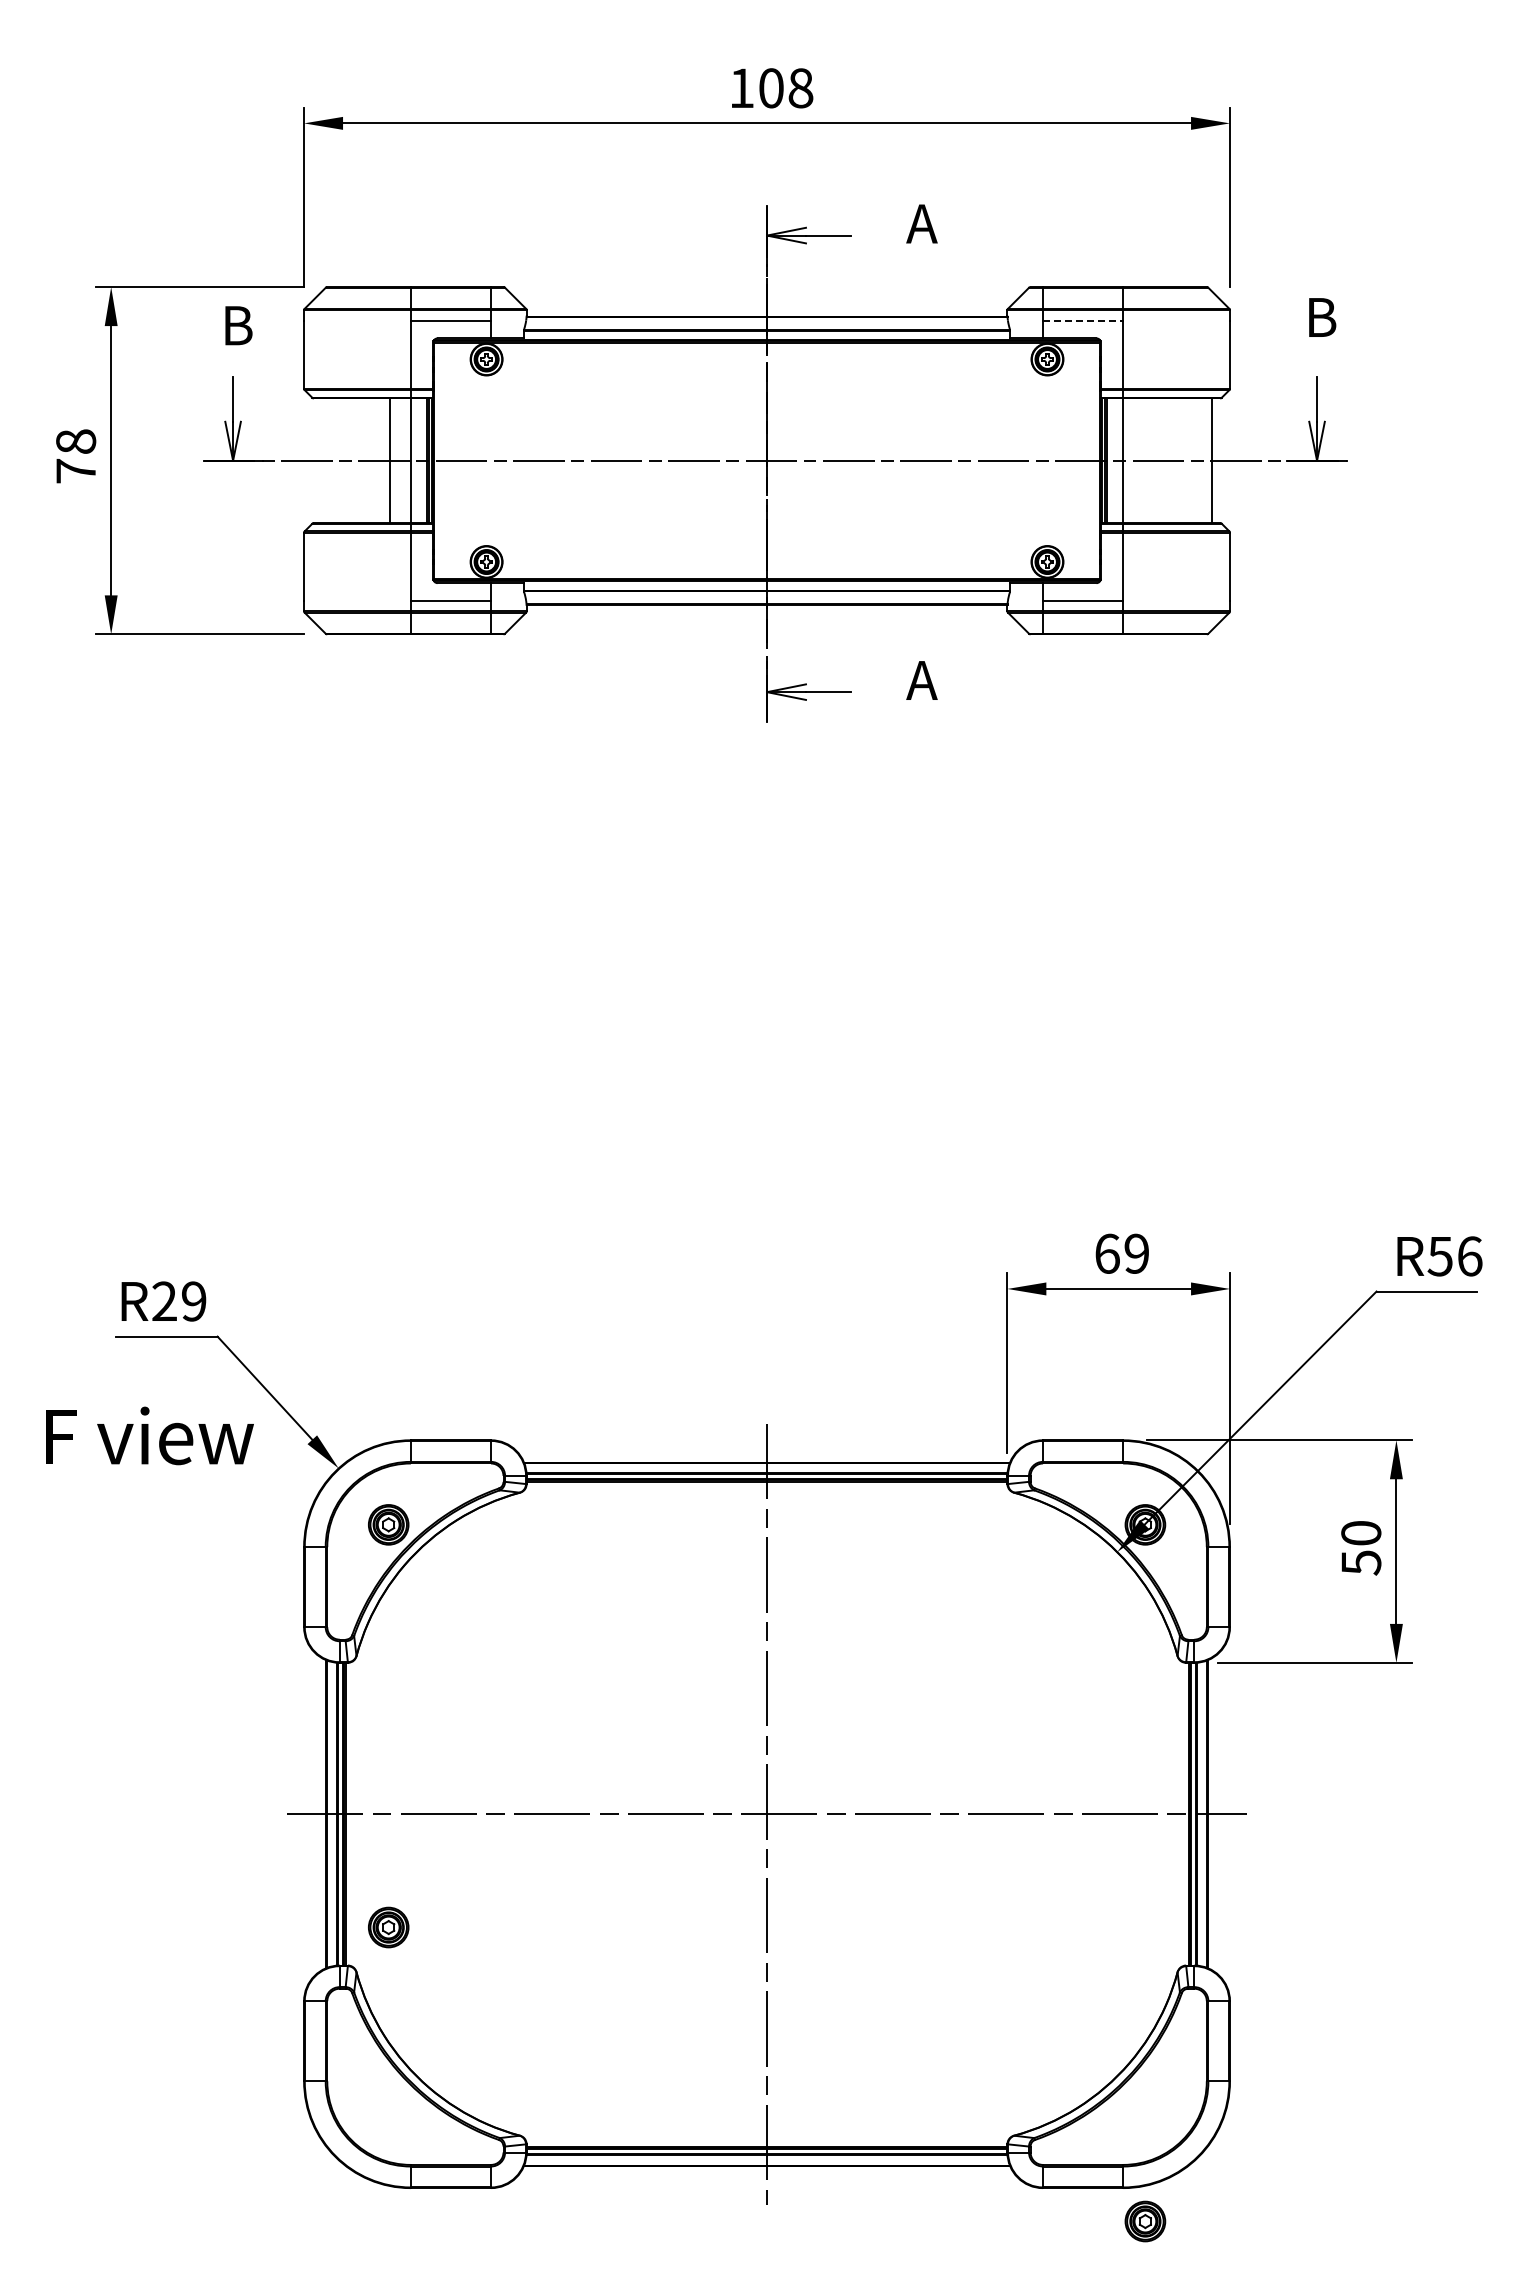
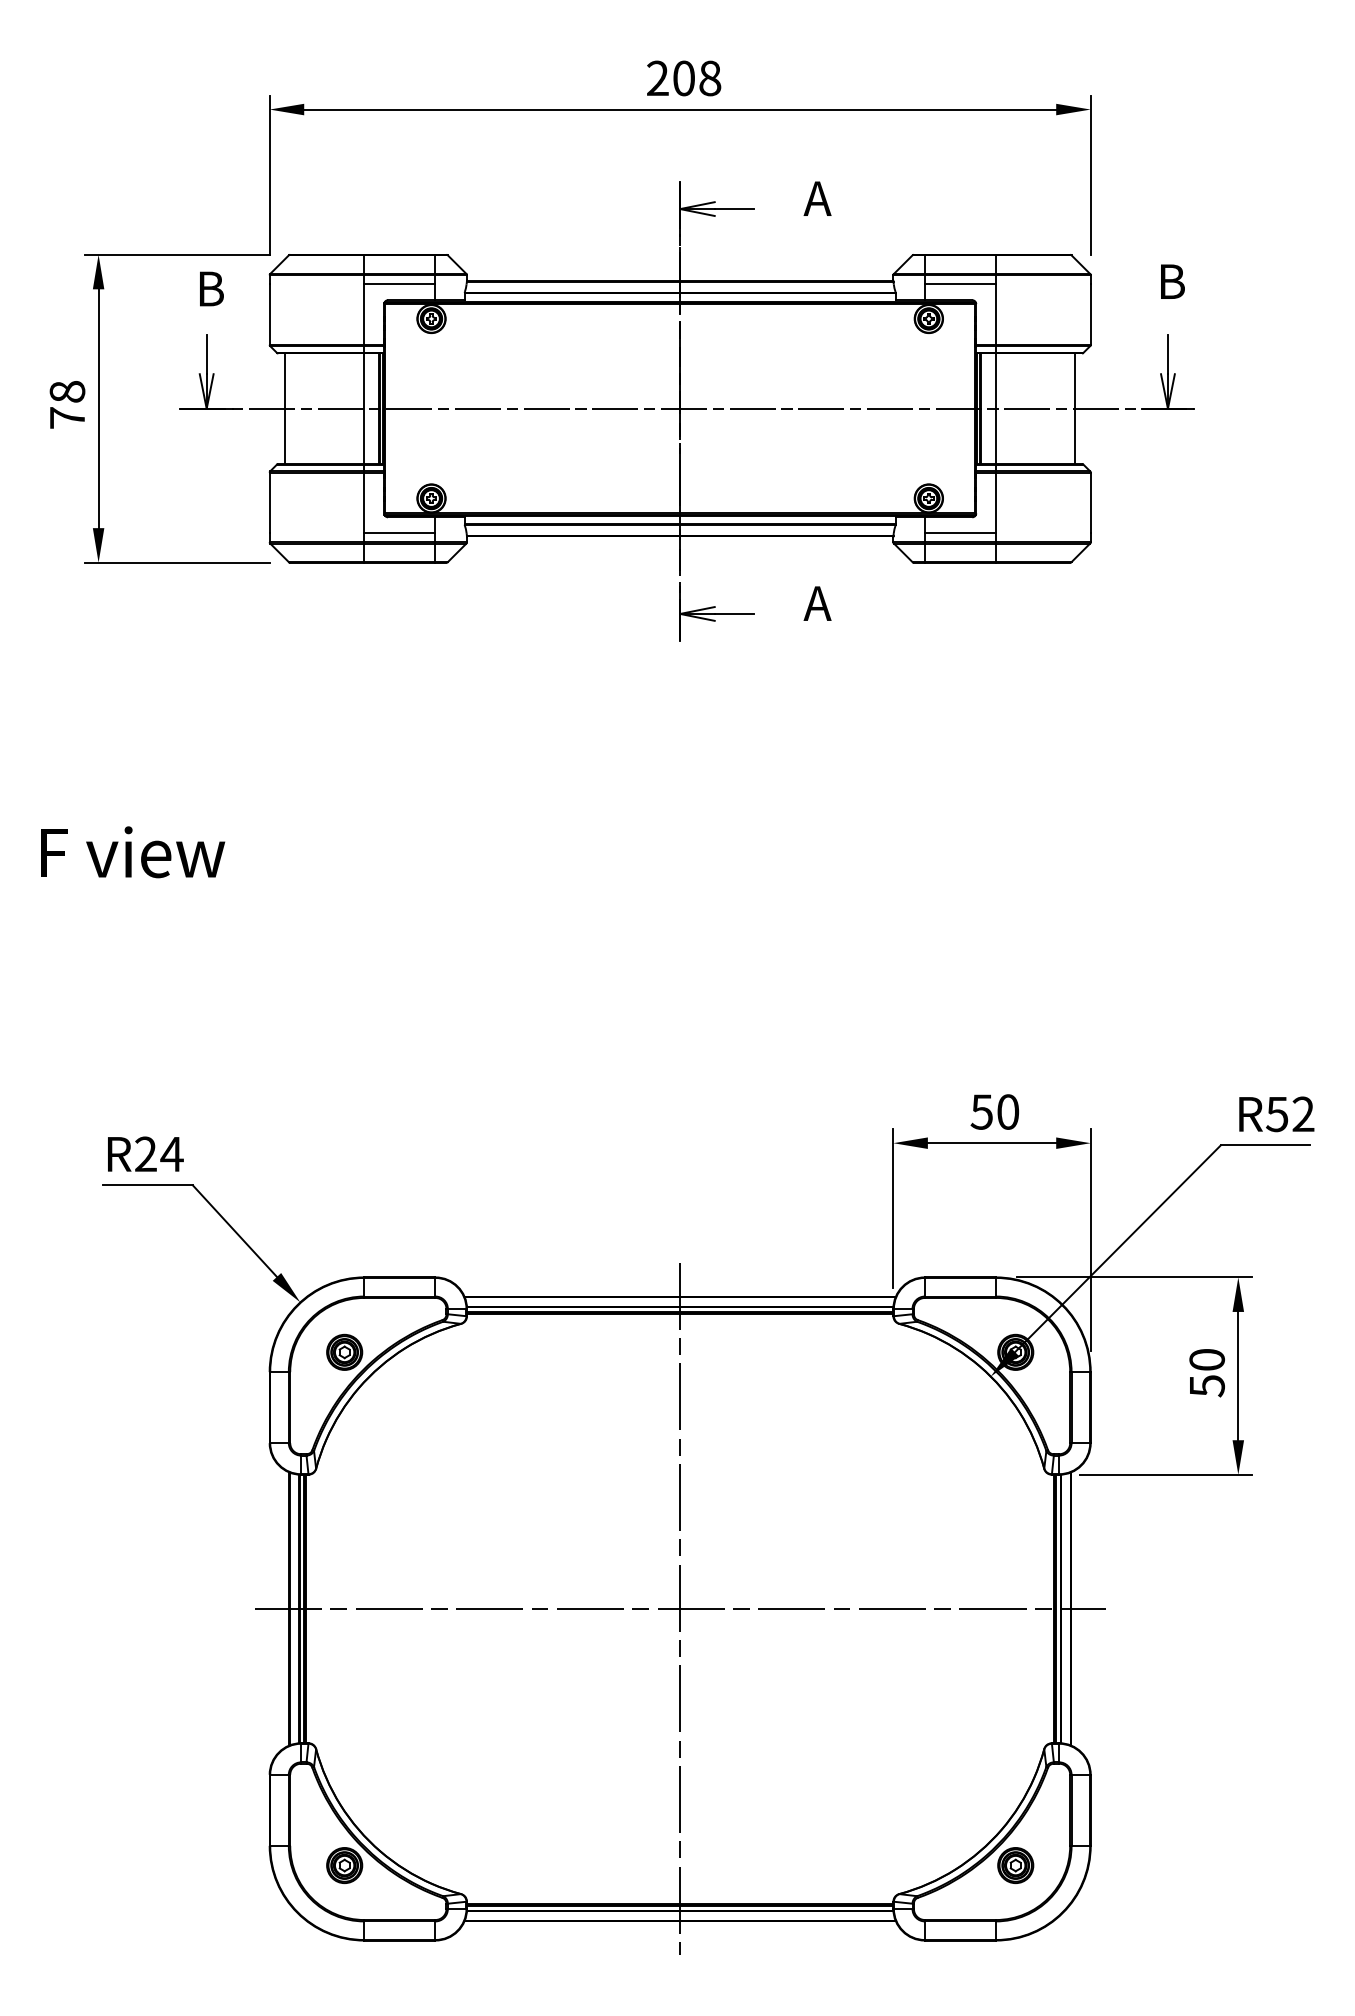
text: (741, 87) -> (657, 77), 108 -> 208
line: (1083, 320) -> (960, 284), dashed -> solid
line: (389, 460) -> (285, 408), moved
text: (1121, 1253) -> (994, 1111), 69 -> 50
text: (1469, 1256) -> (1303, 1114), R56 -> R52
text: (193, 1301) -> (171, 1154), R29 -> R24
text: (149, 1435) -> (132, 851), moved
part: (388, 1927) -> (344, 1865), moved
part: (1145, 2221) -> (1015, 1865), moved

